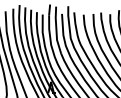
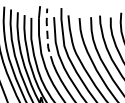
line: (56, 30) -> (47, 36), solid -> dashed

